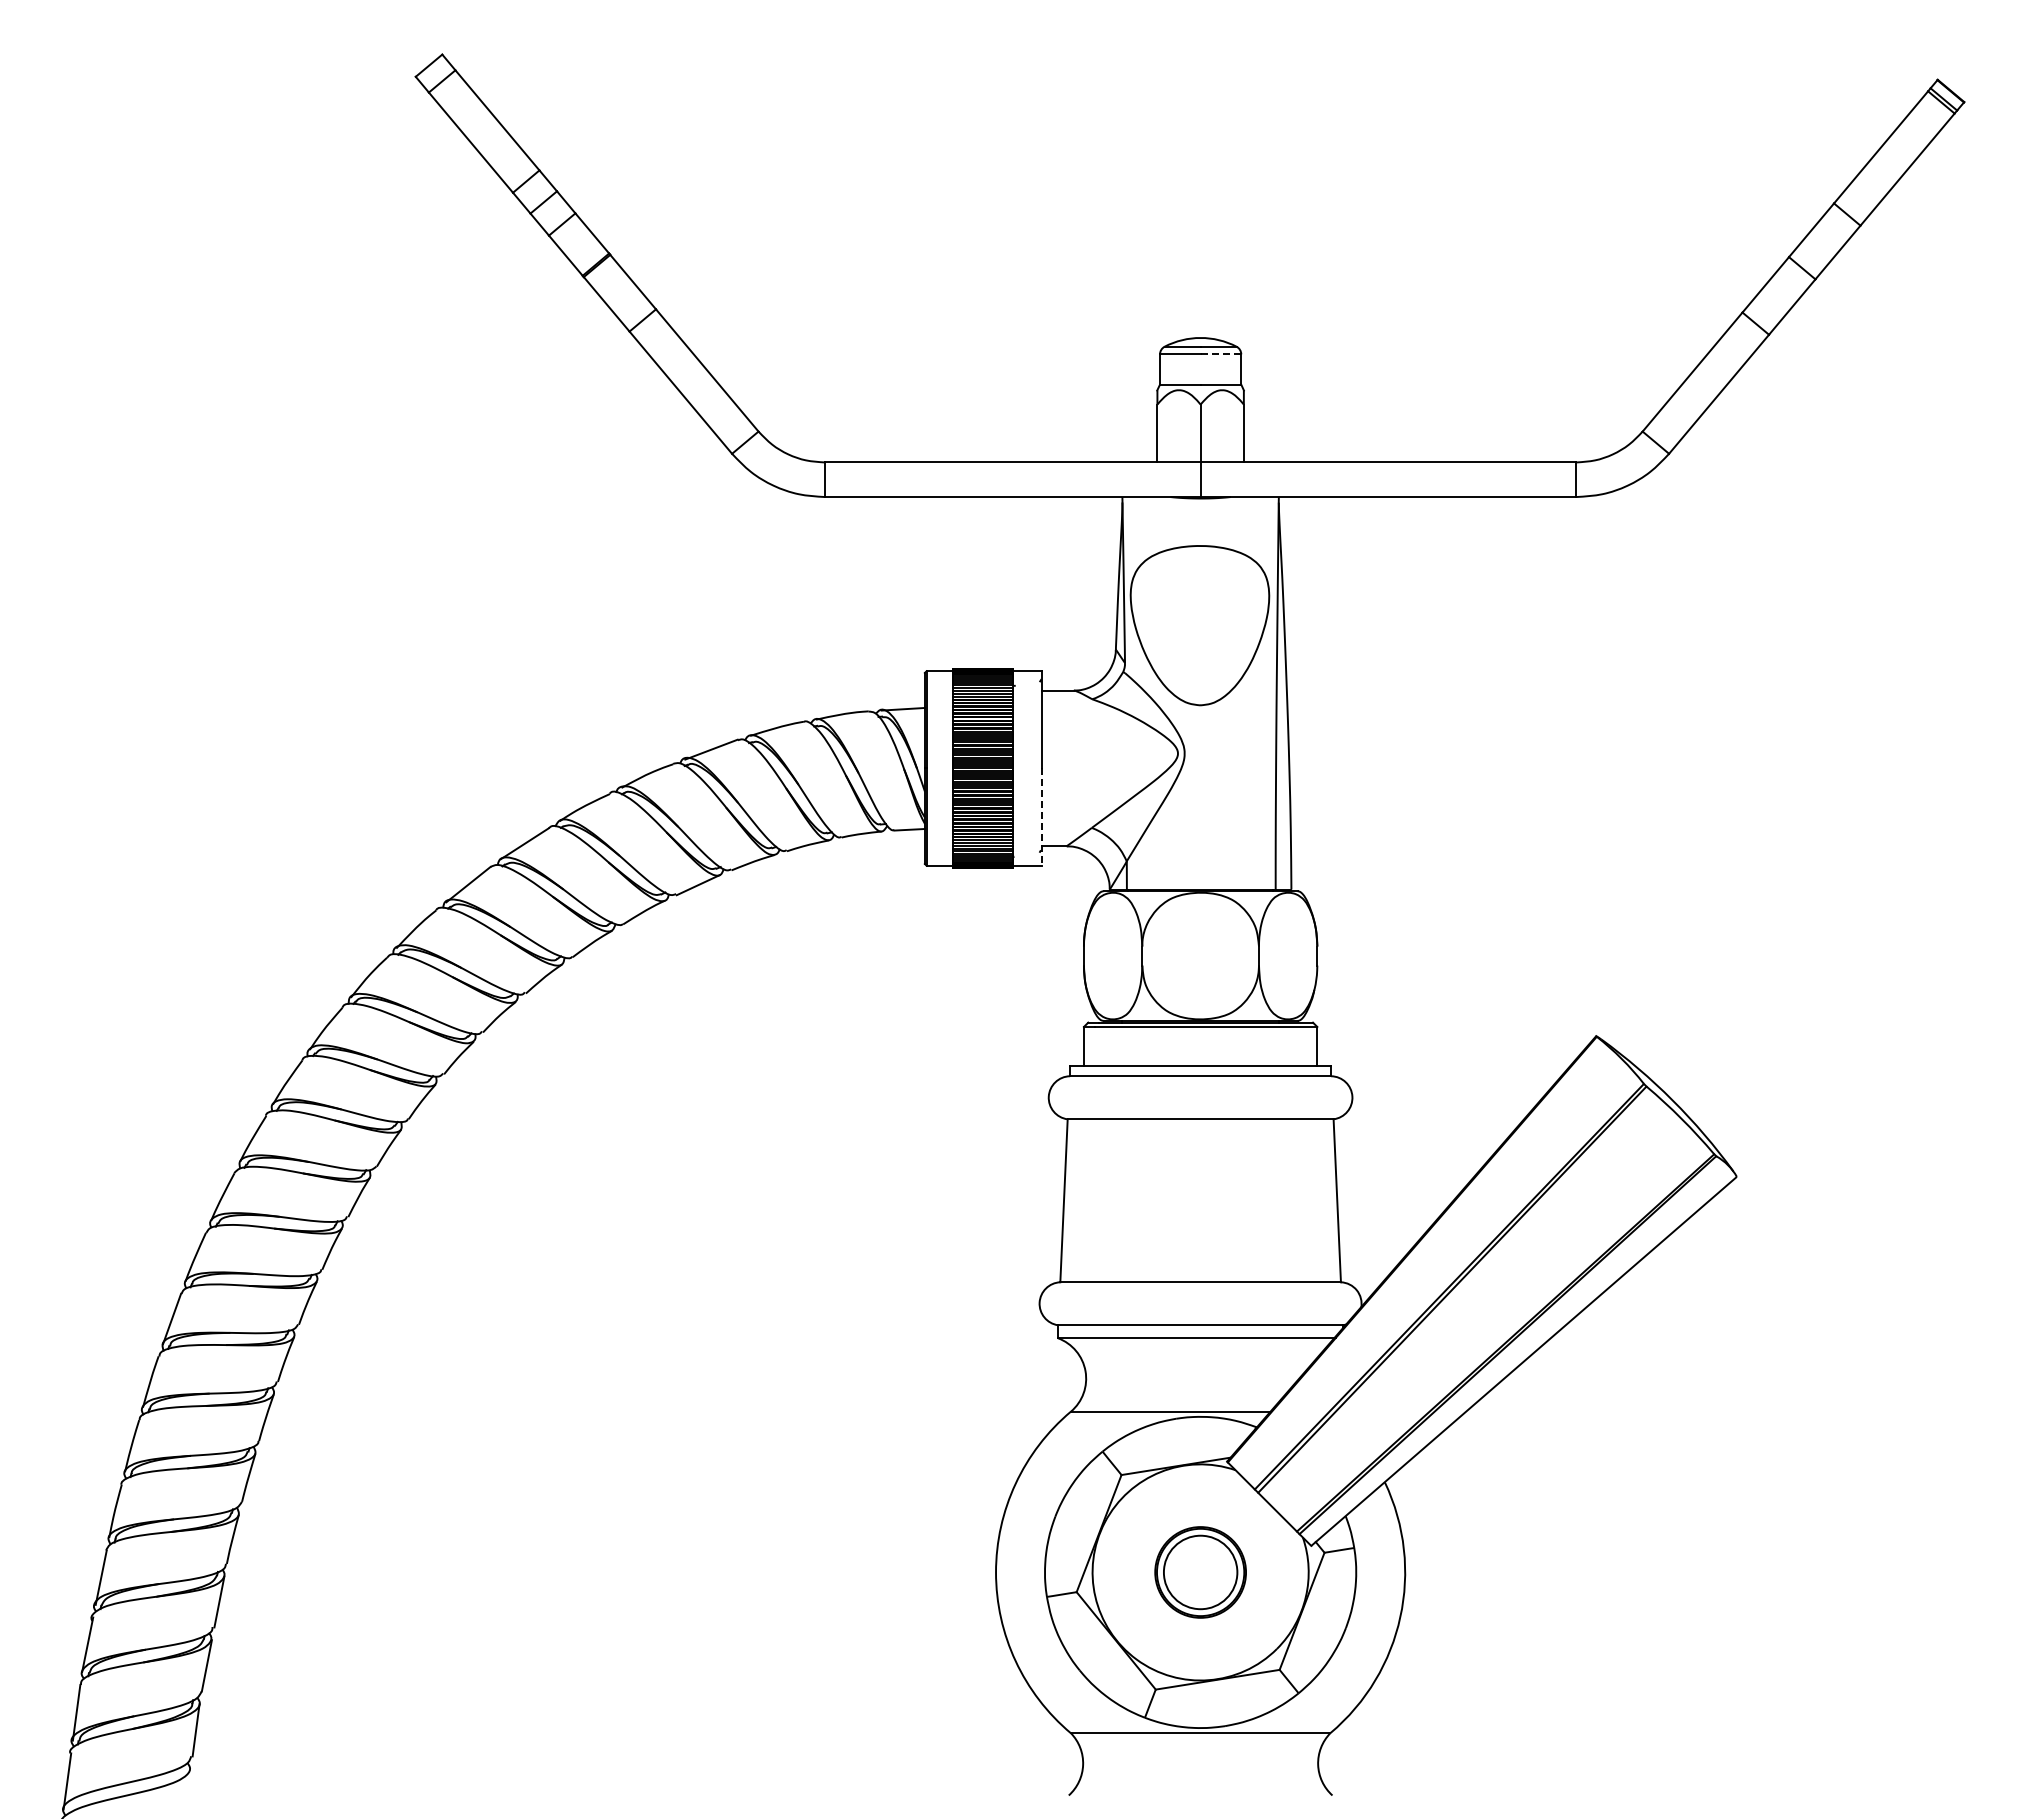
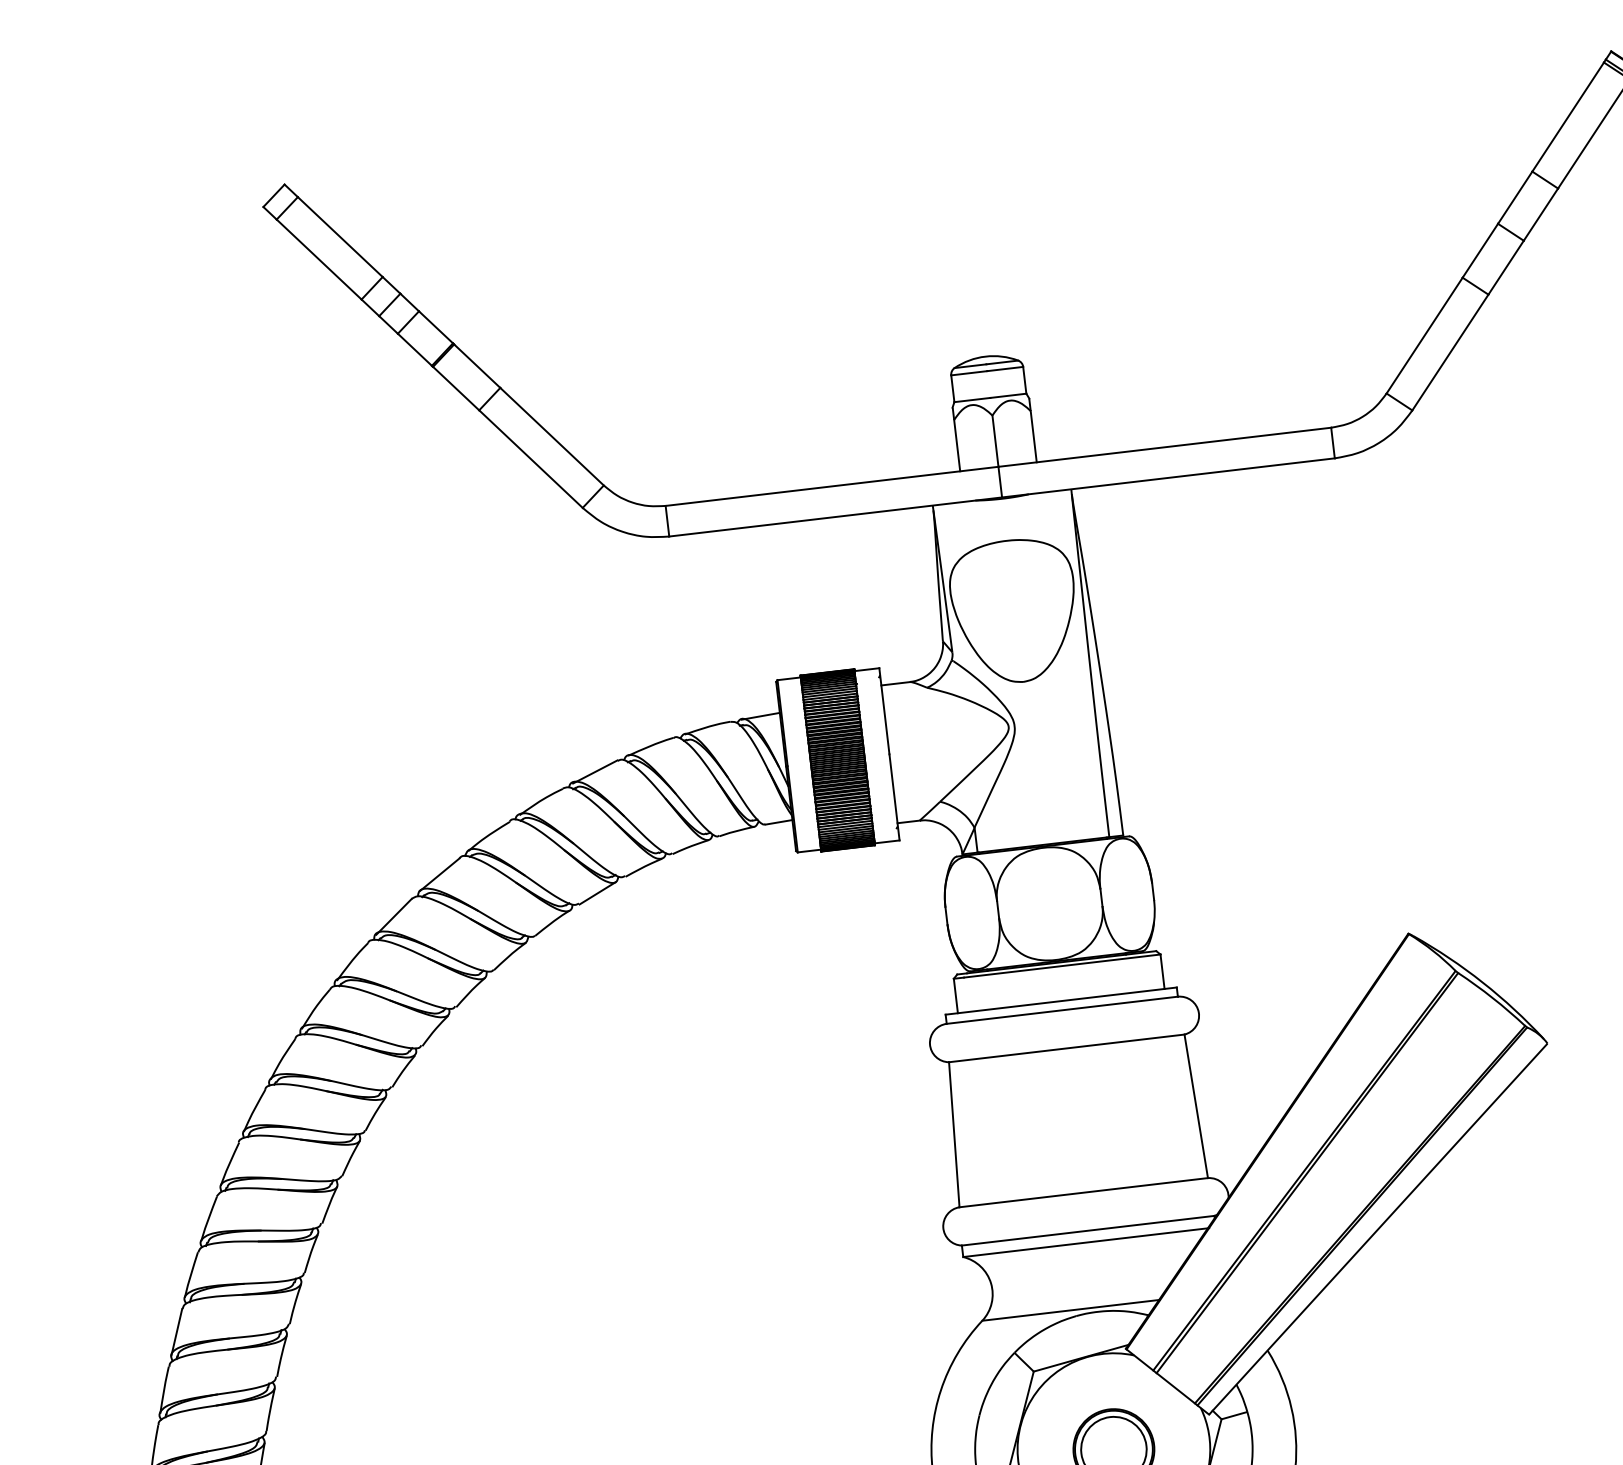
line: (1220, 354) -> (1004, 369), dashed -> solid
line: (1041, 817) -> (894, 797), dashed -> solid

